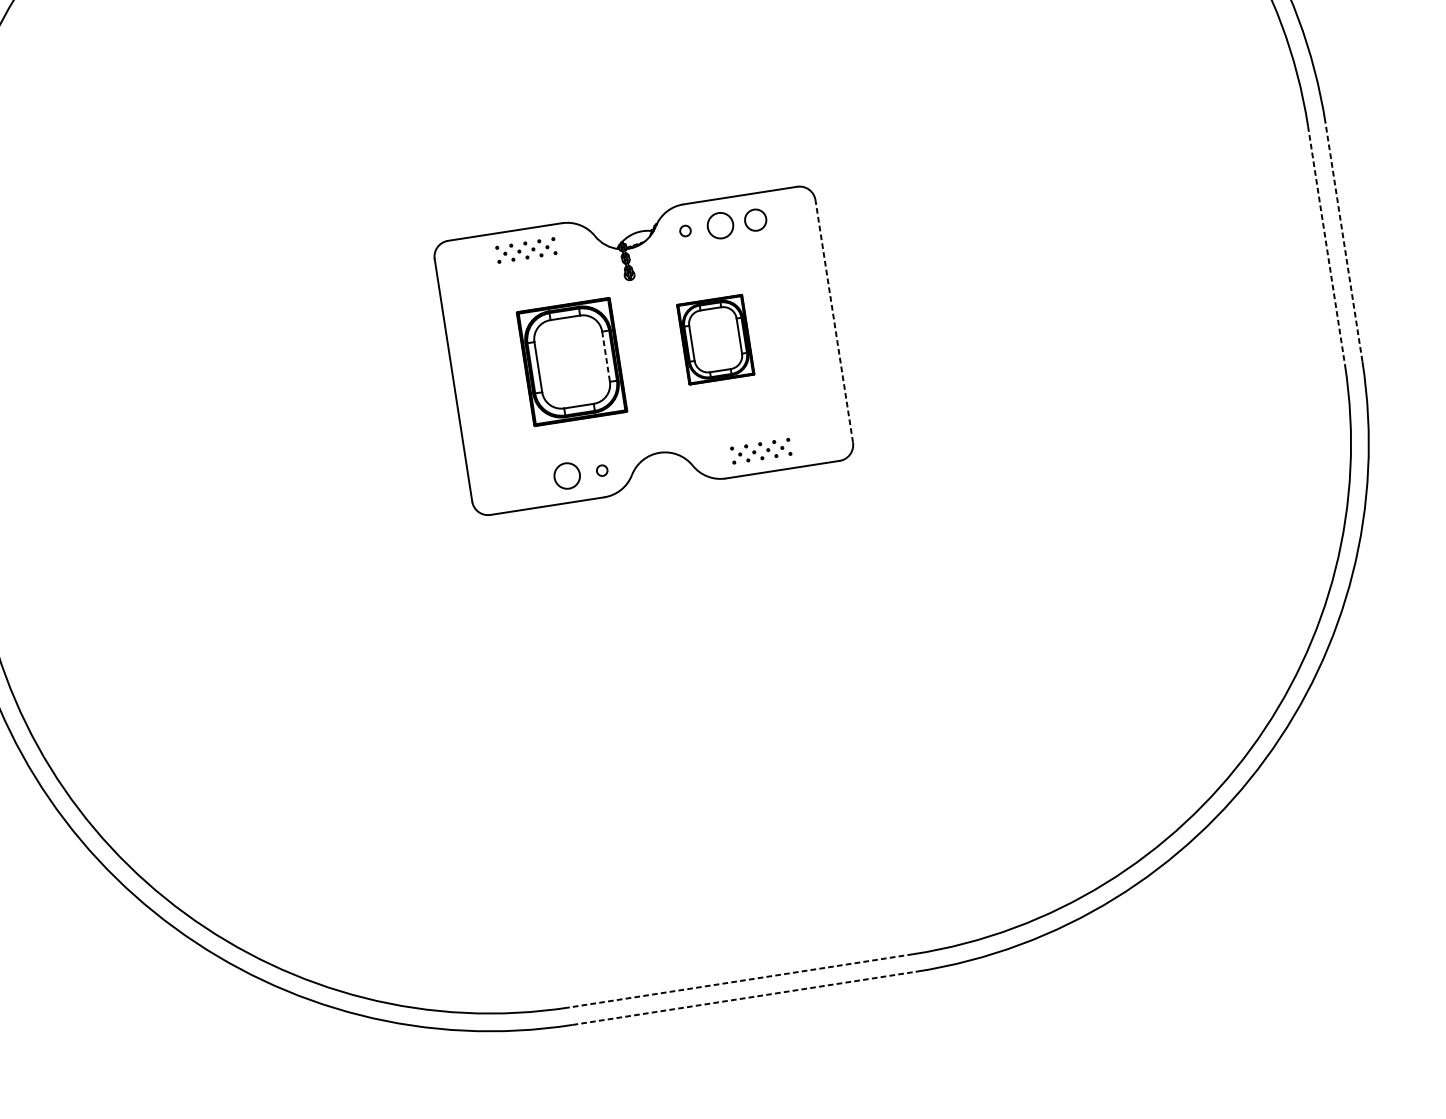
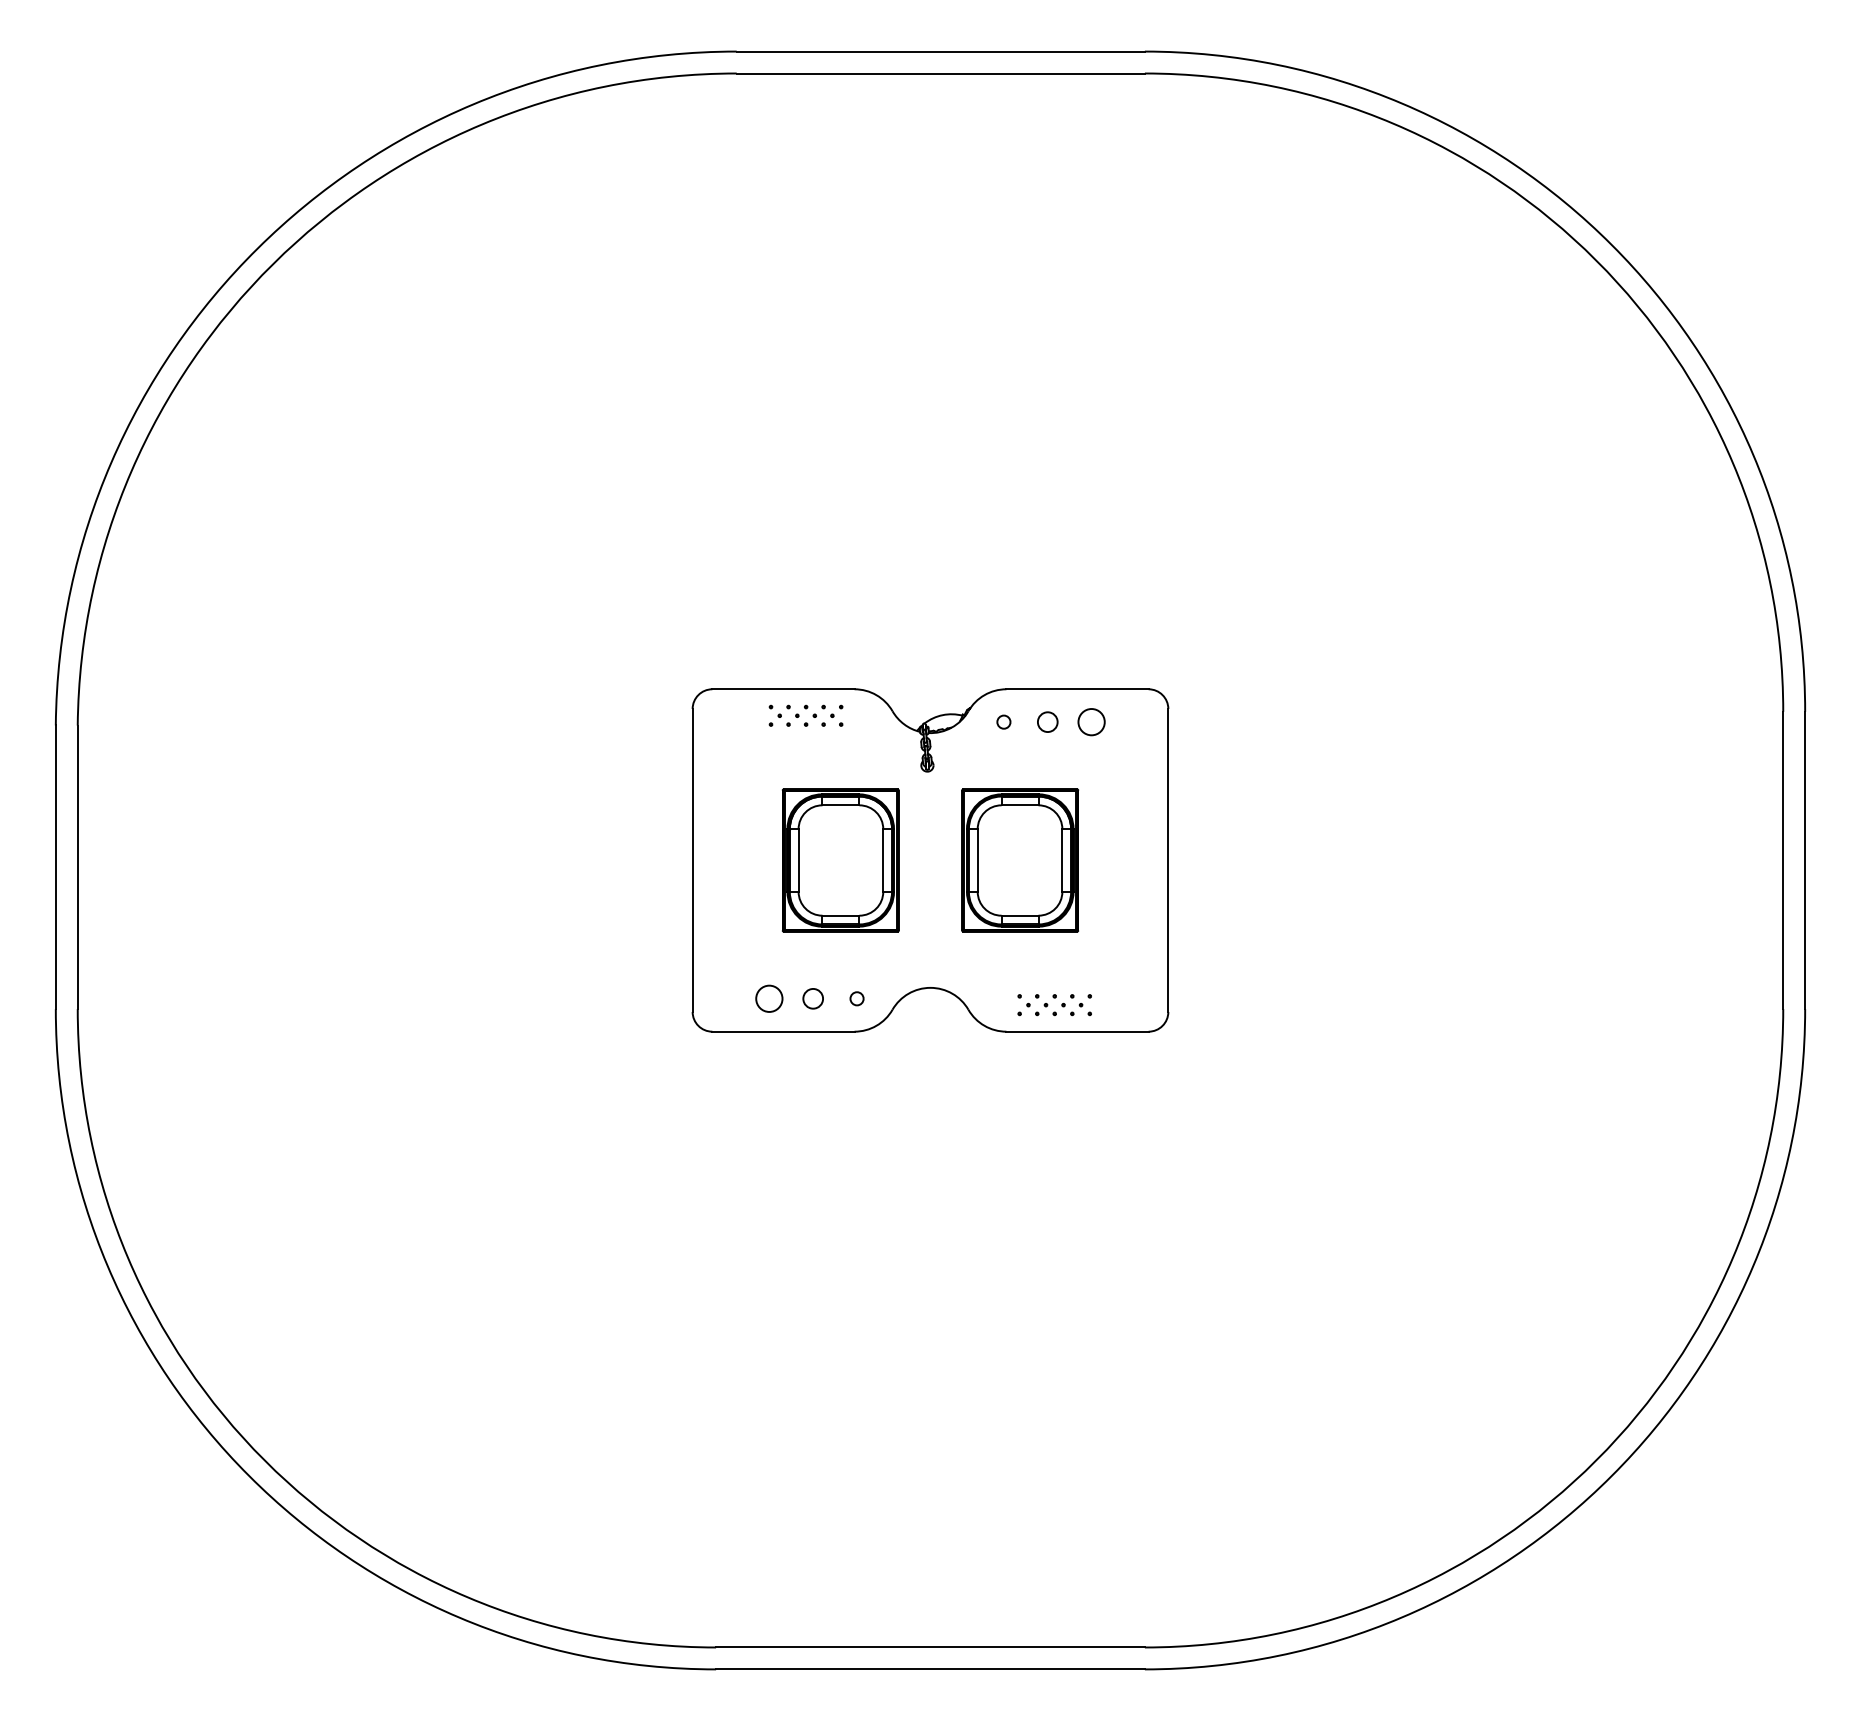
circle: (720, 225) -> (1047, 721), size x0.62
line: (1344, 242) -> (1805, 860), dashed -> solid
line: (1326, 245) -> (1783, 860), dashed -> solid
line: (834, 320) -> (1168, 859), dashed -> solid
part: (715, 339) -> (1020, 860), size x1.43
line: (606, 357) -> (883, 861), dashed -> solid
circle: (566, 475) -> (812, 998), size x0.62
circle: (532, 481) -> (769, 998), added
line: (740, 980) -> (929, 1647), dashed -> solid
line: (744, 998) -> (930, 1669), dashed -> solid

